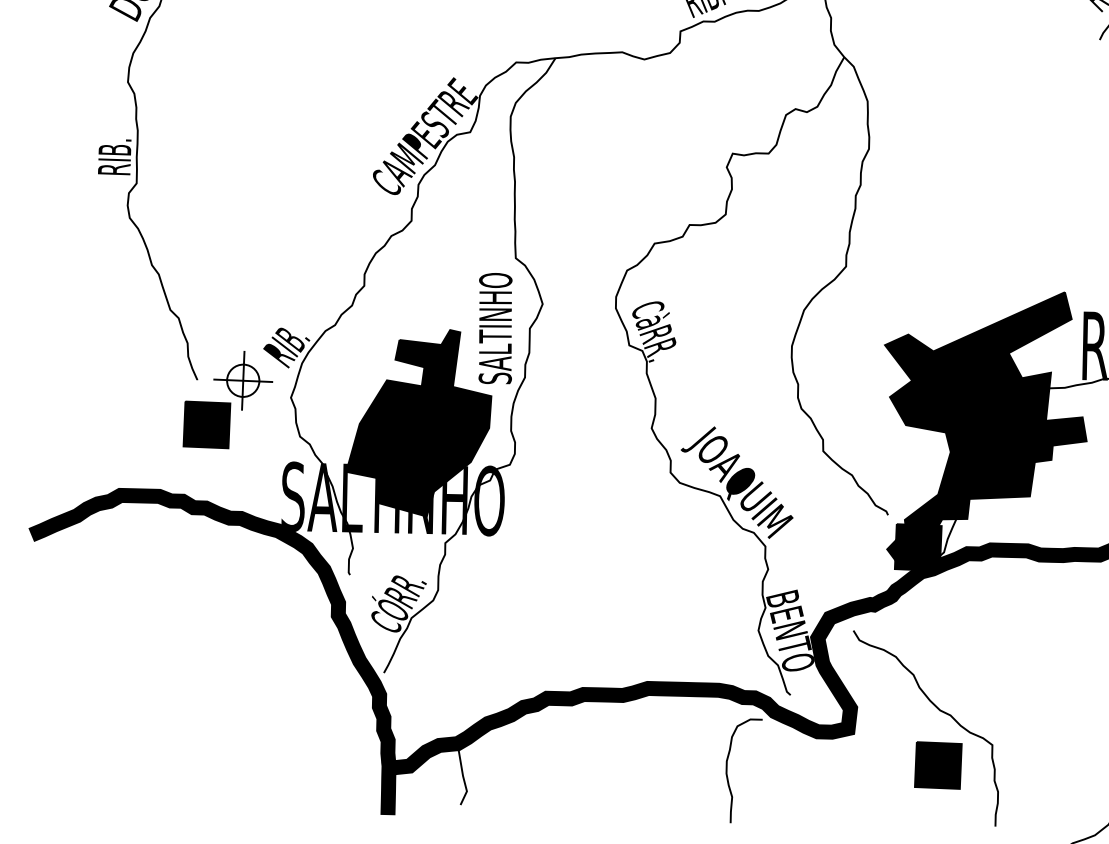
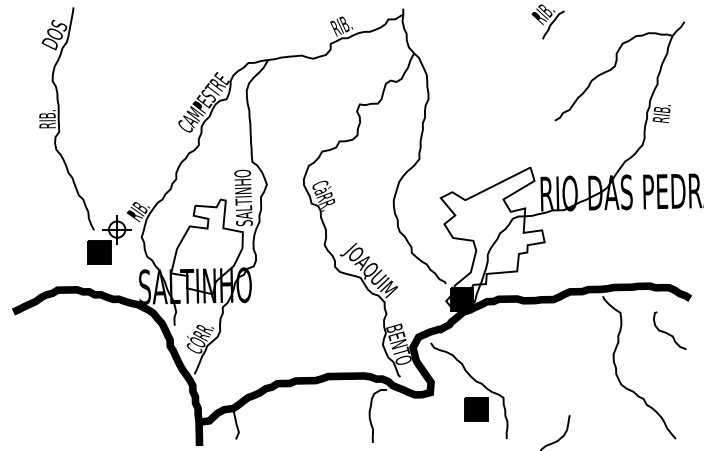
fill: (418, 421) -> (206, 246), removed
fill: (983, 427) -> (492, 237), removed

